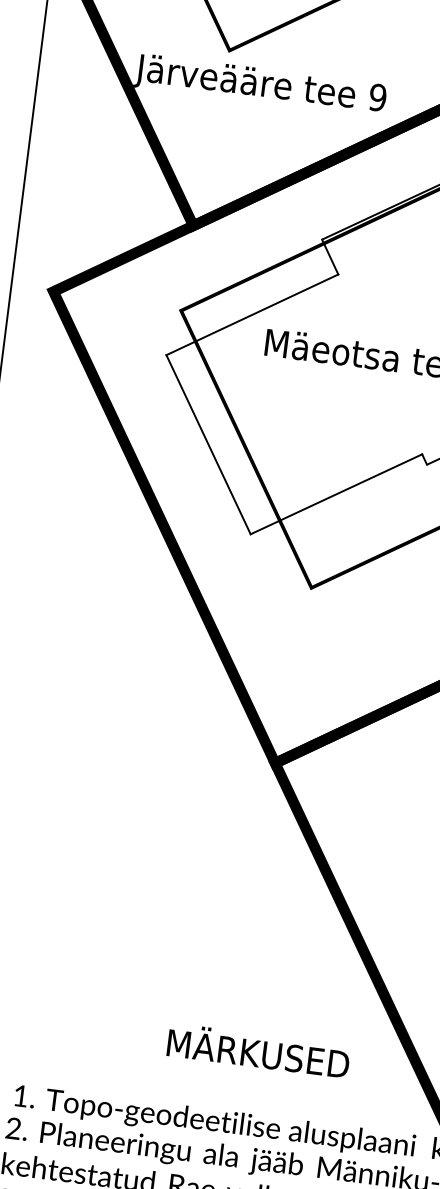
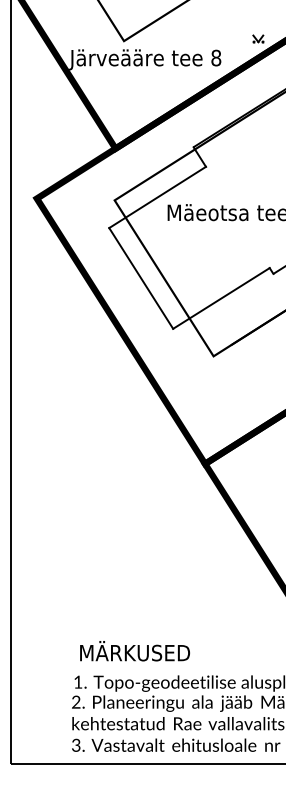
text: (378, 98) -> (216, 58), 9 -> 8
text: (257, 1051) -> (134, 651), moved

